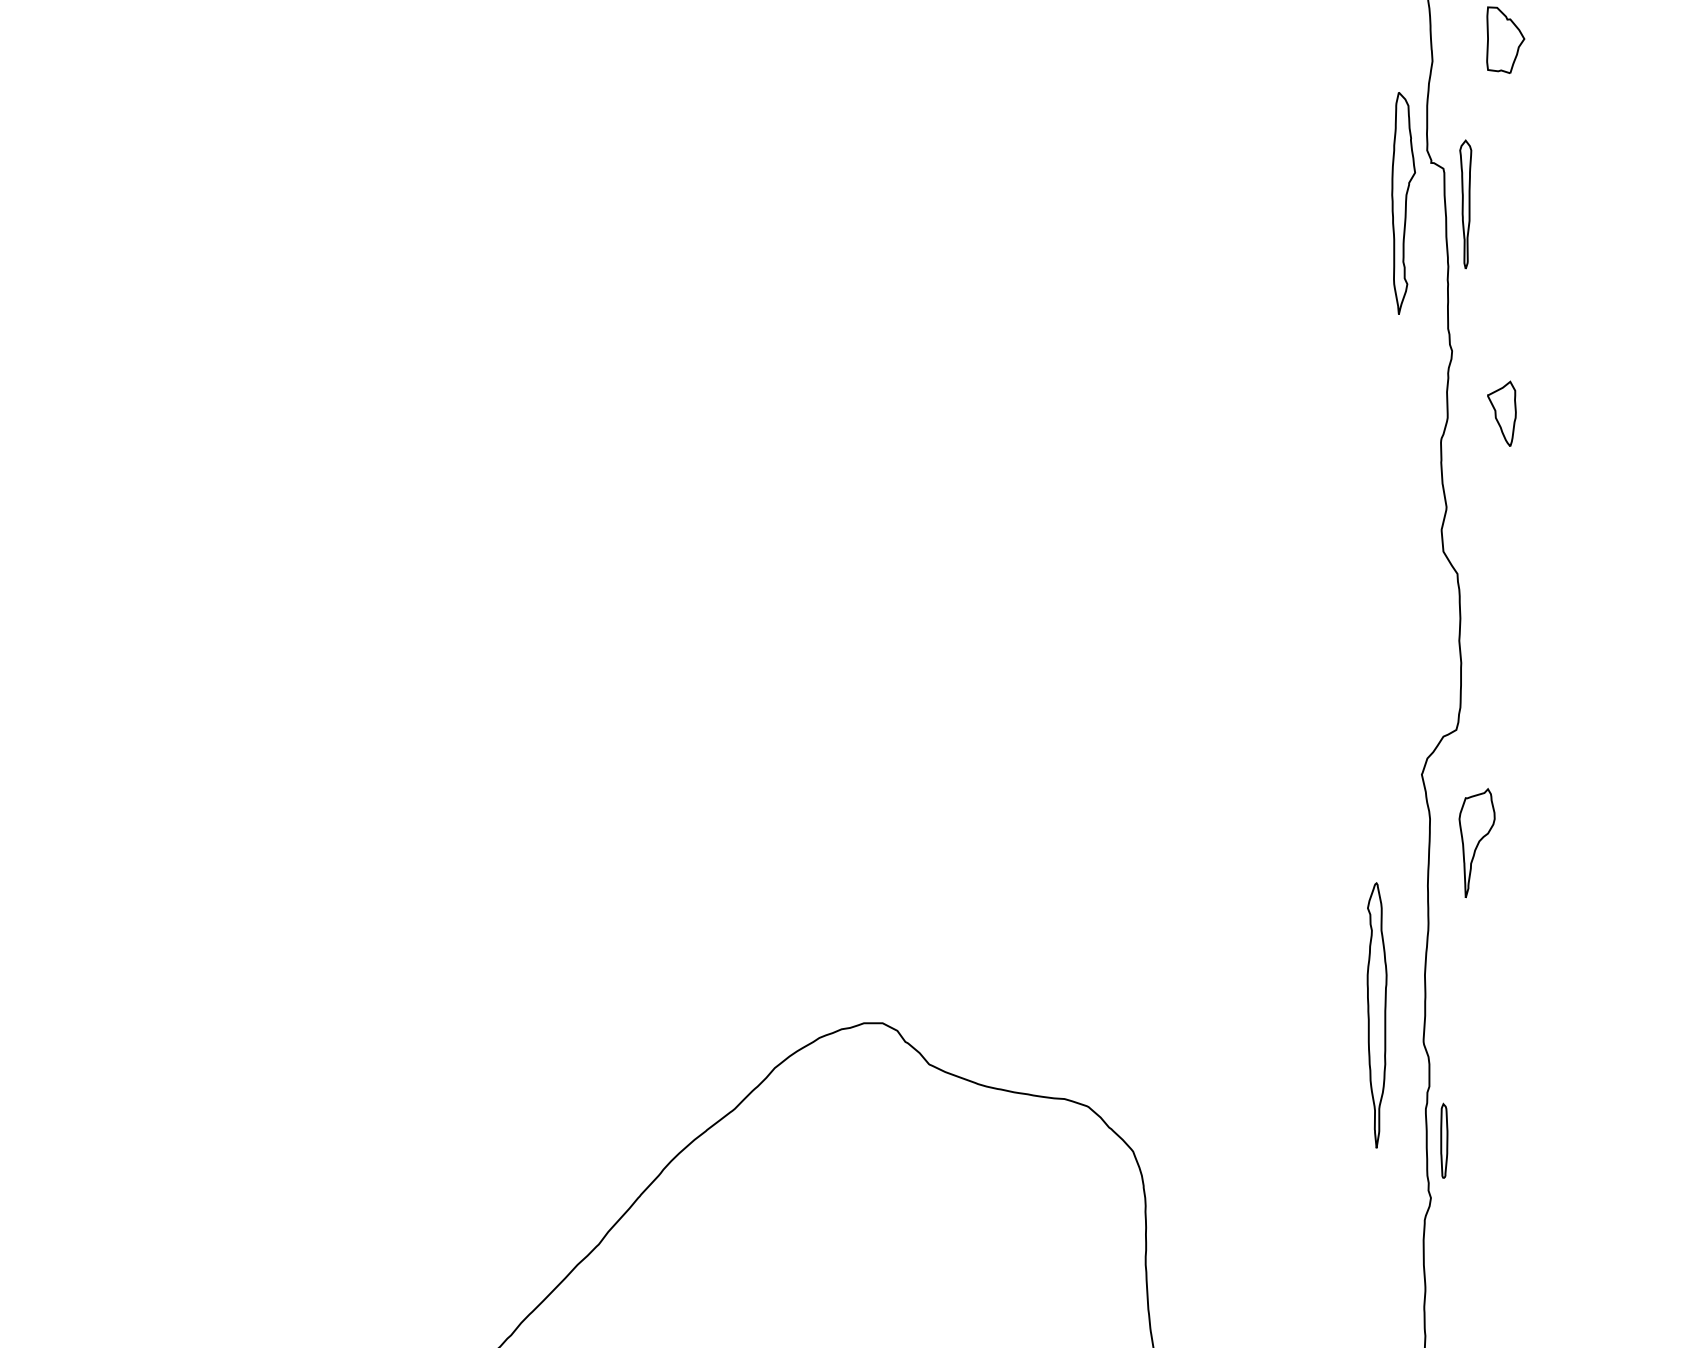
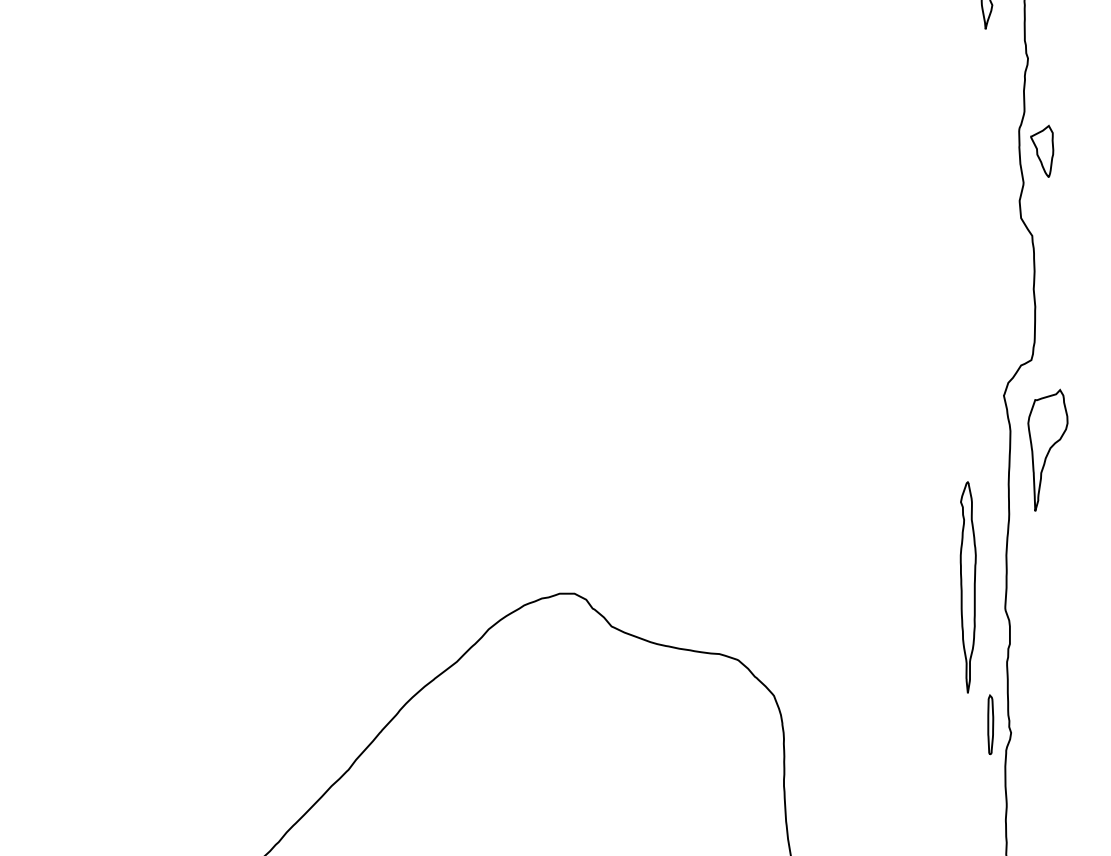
part: (1501, 413) -> (1041, 151), moved
part: (1476, 843) -> (1047, 450), size x1.4
part: (1444, 1140) -> (990, 724), moved

